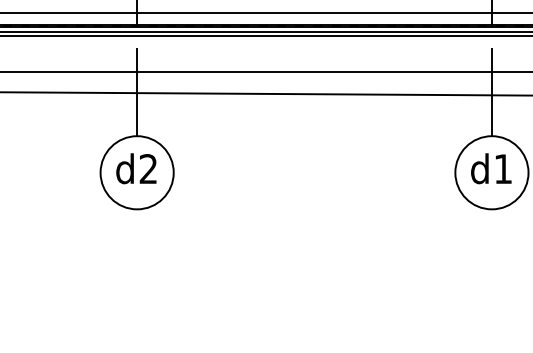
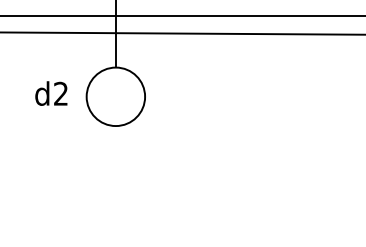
text: (136, 168) -> (51, 93), moved

